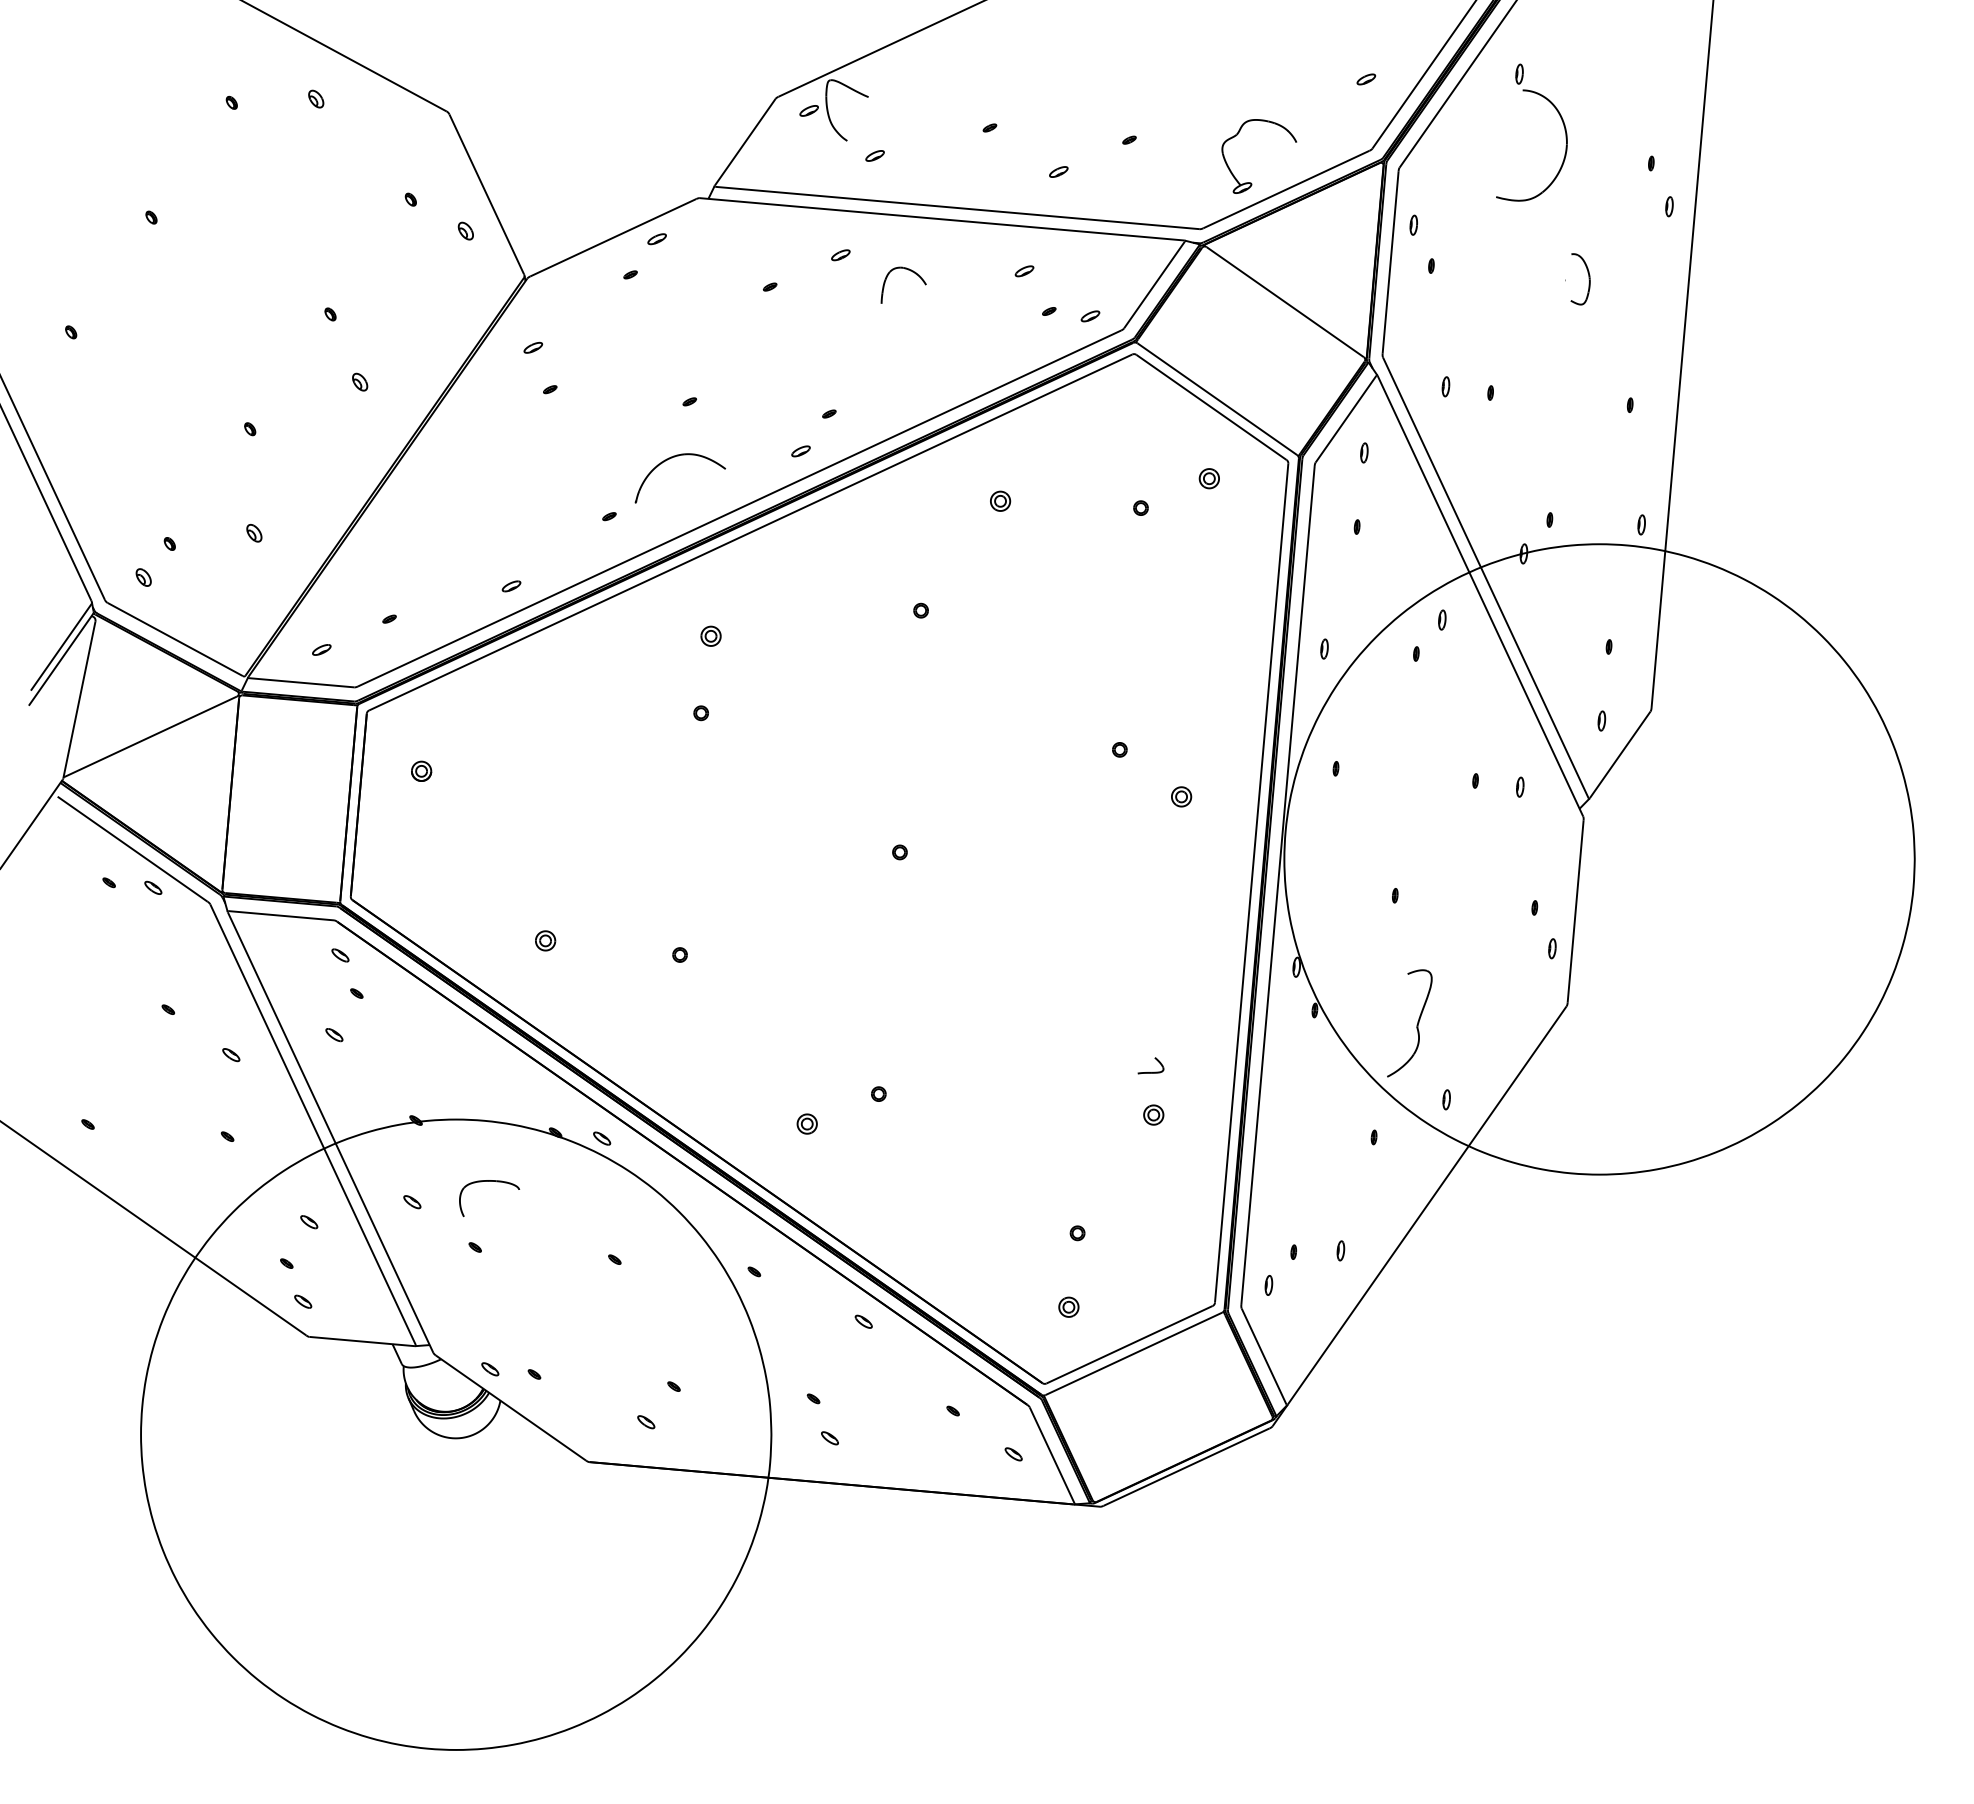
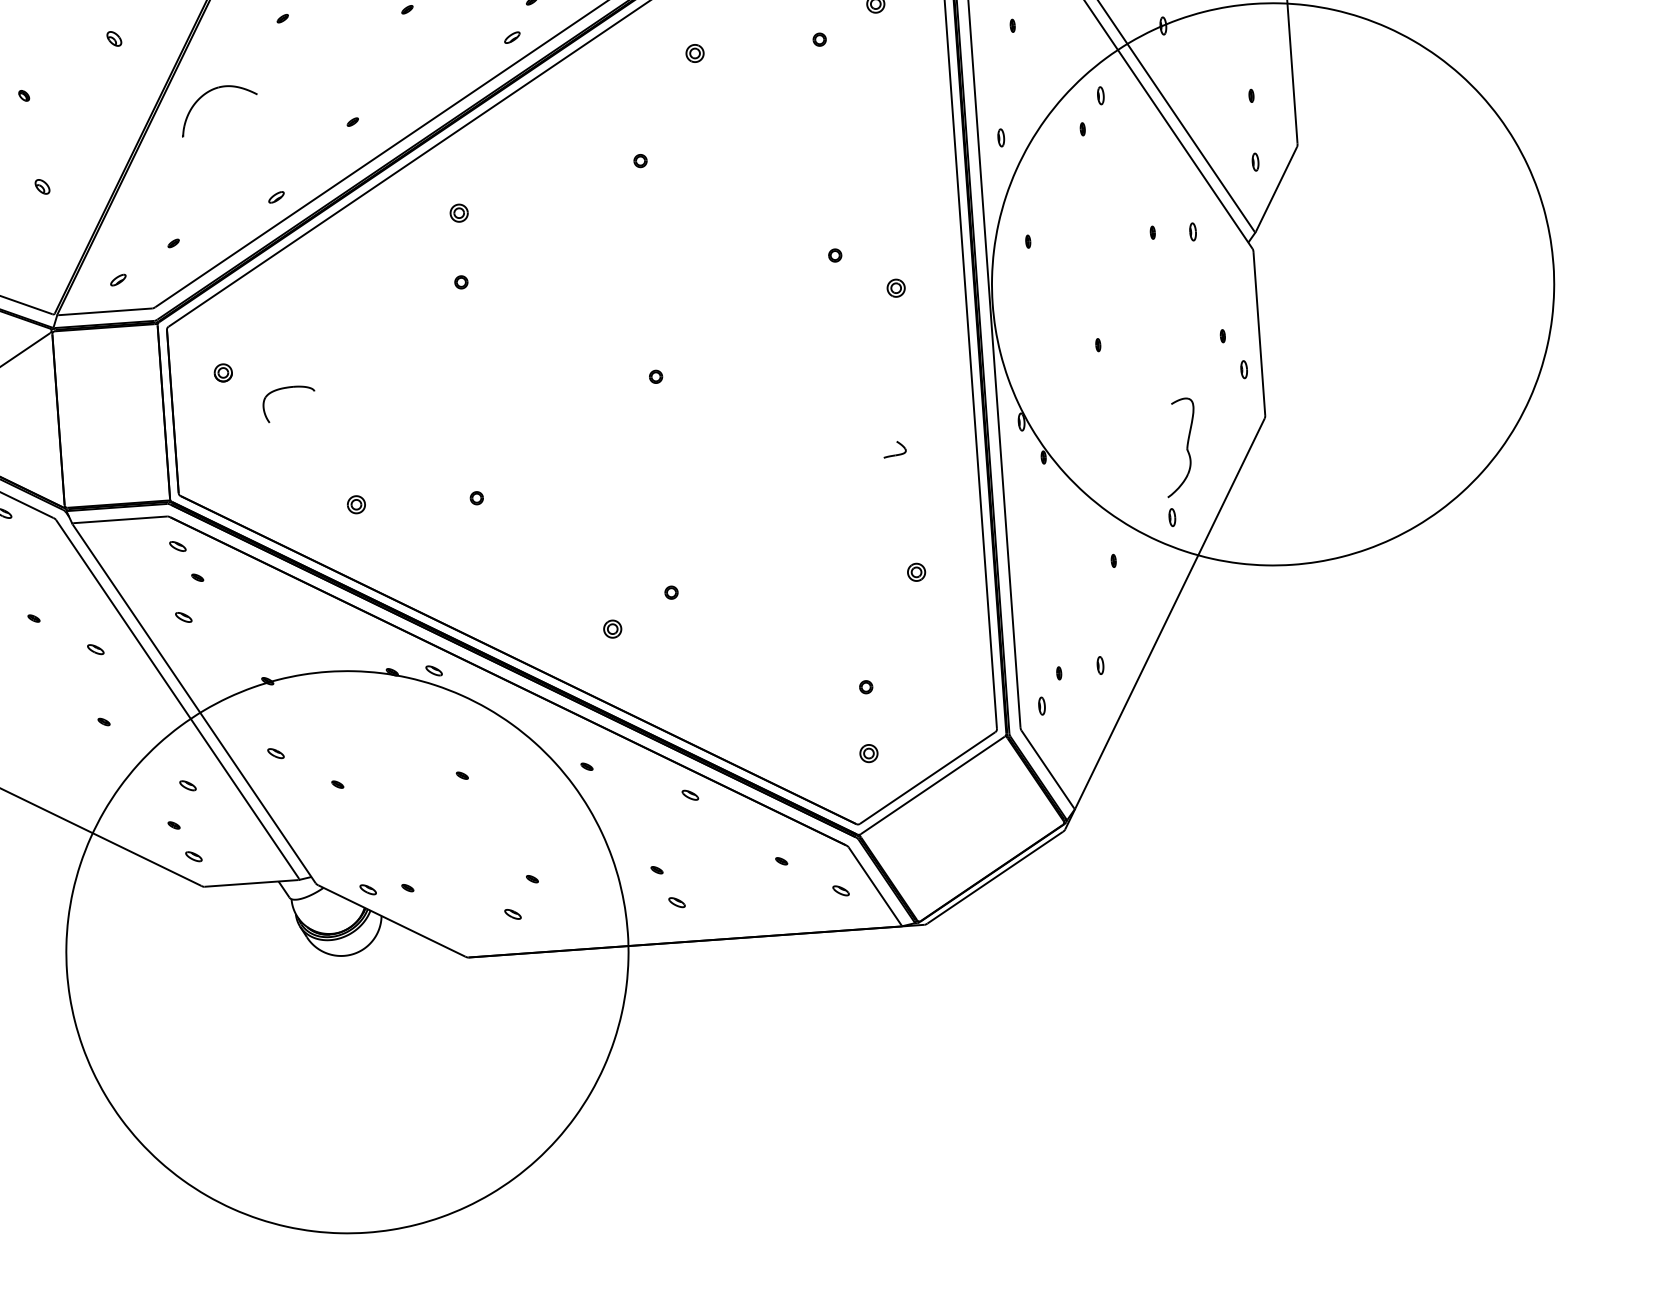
part: (672, 458) -> (209, 92), moved
part: (1416, 1024) -> (1186, 447), moved
part: (1153, 1071) -> (897, 453), moved
part: (489, 1181) -> (287, 388), moved

